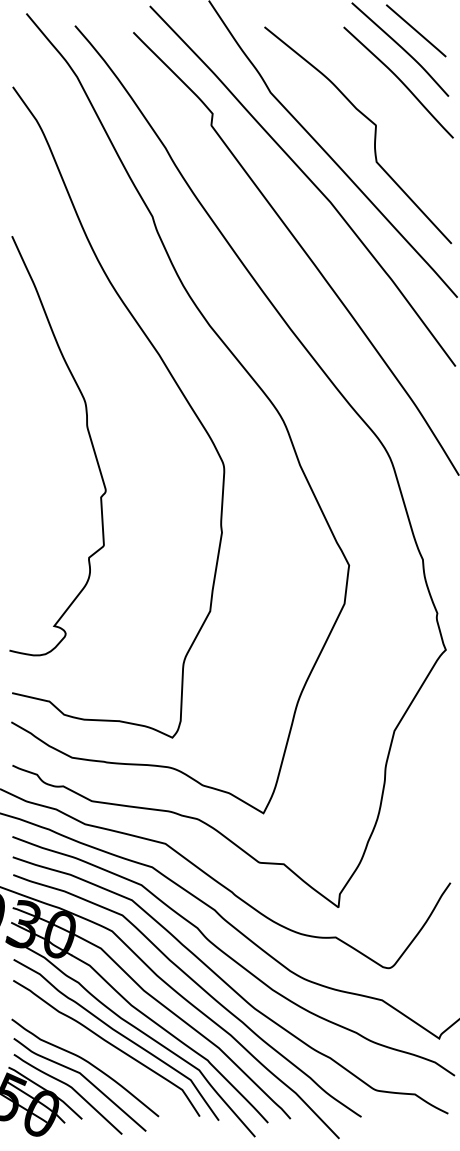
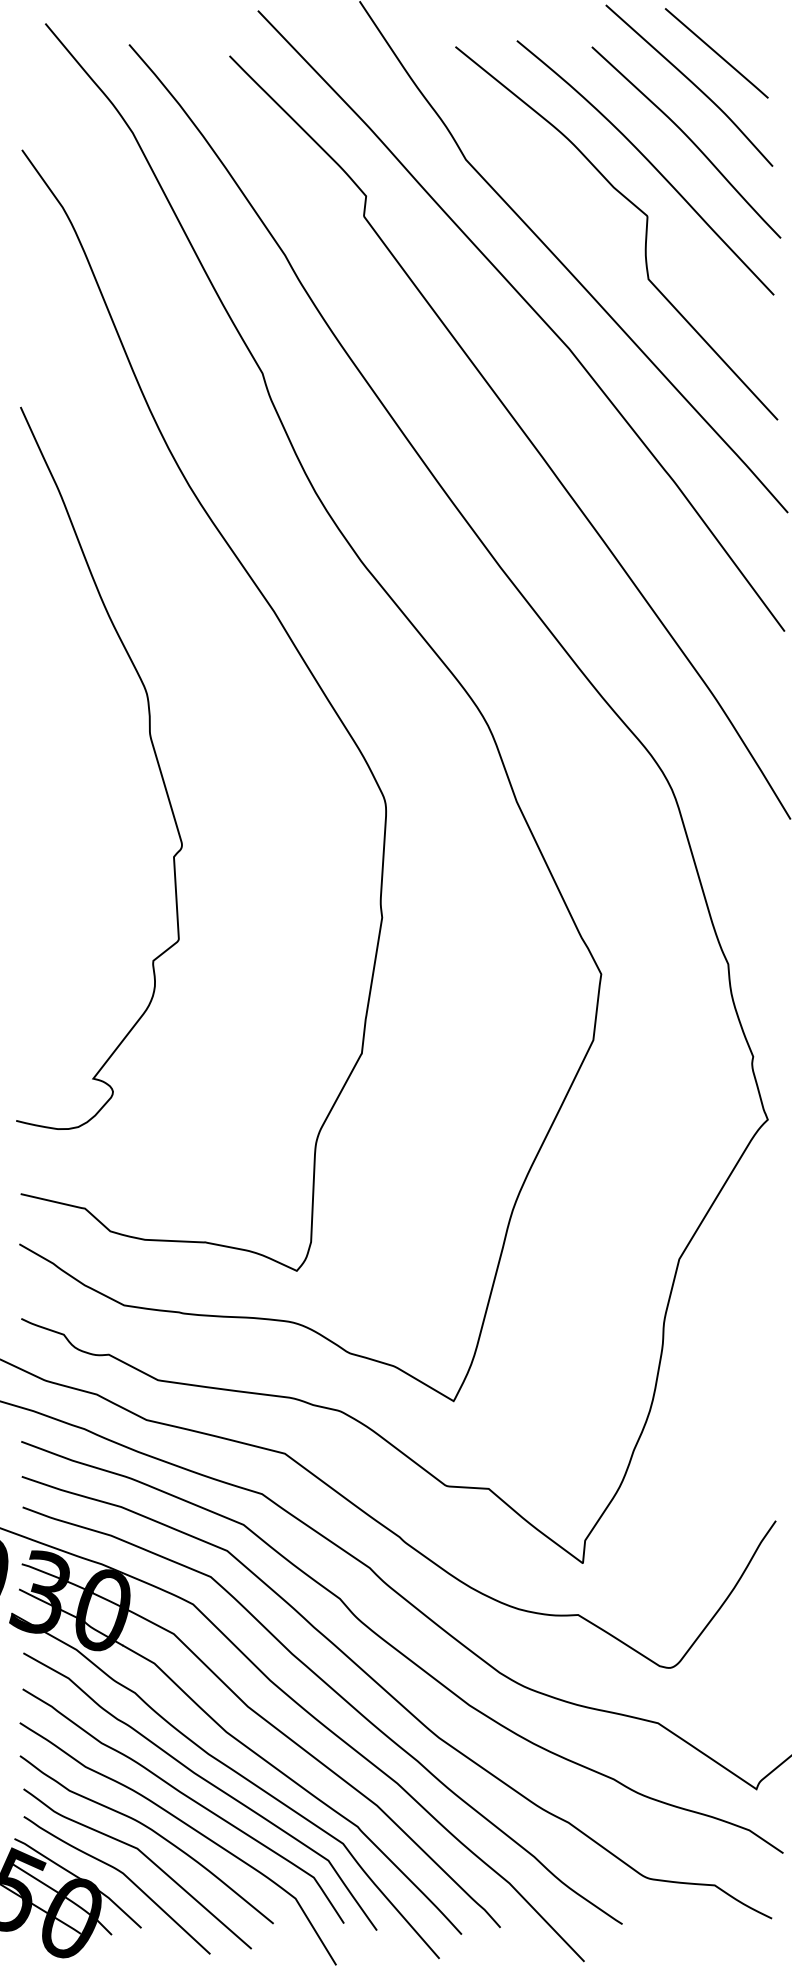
curve: (376, 94) -> (648, 162), added
curve: (108, 1060) -> (186, 1826), added

